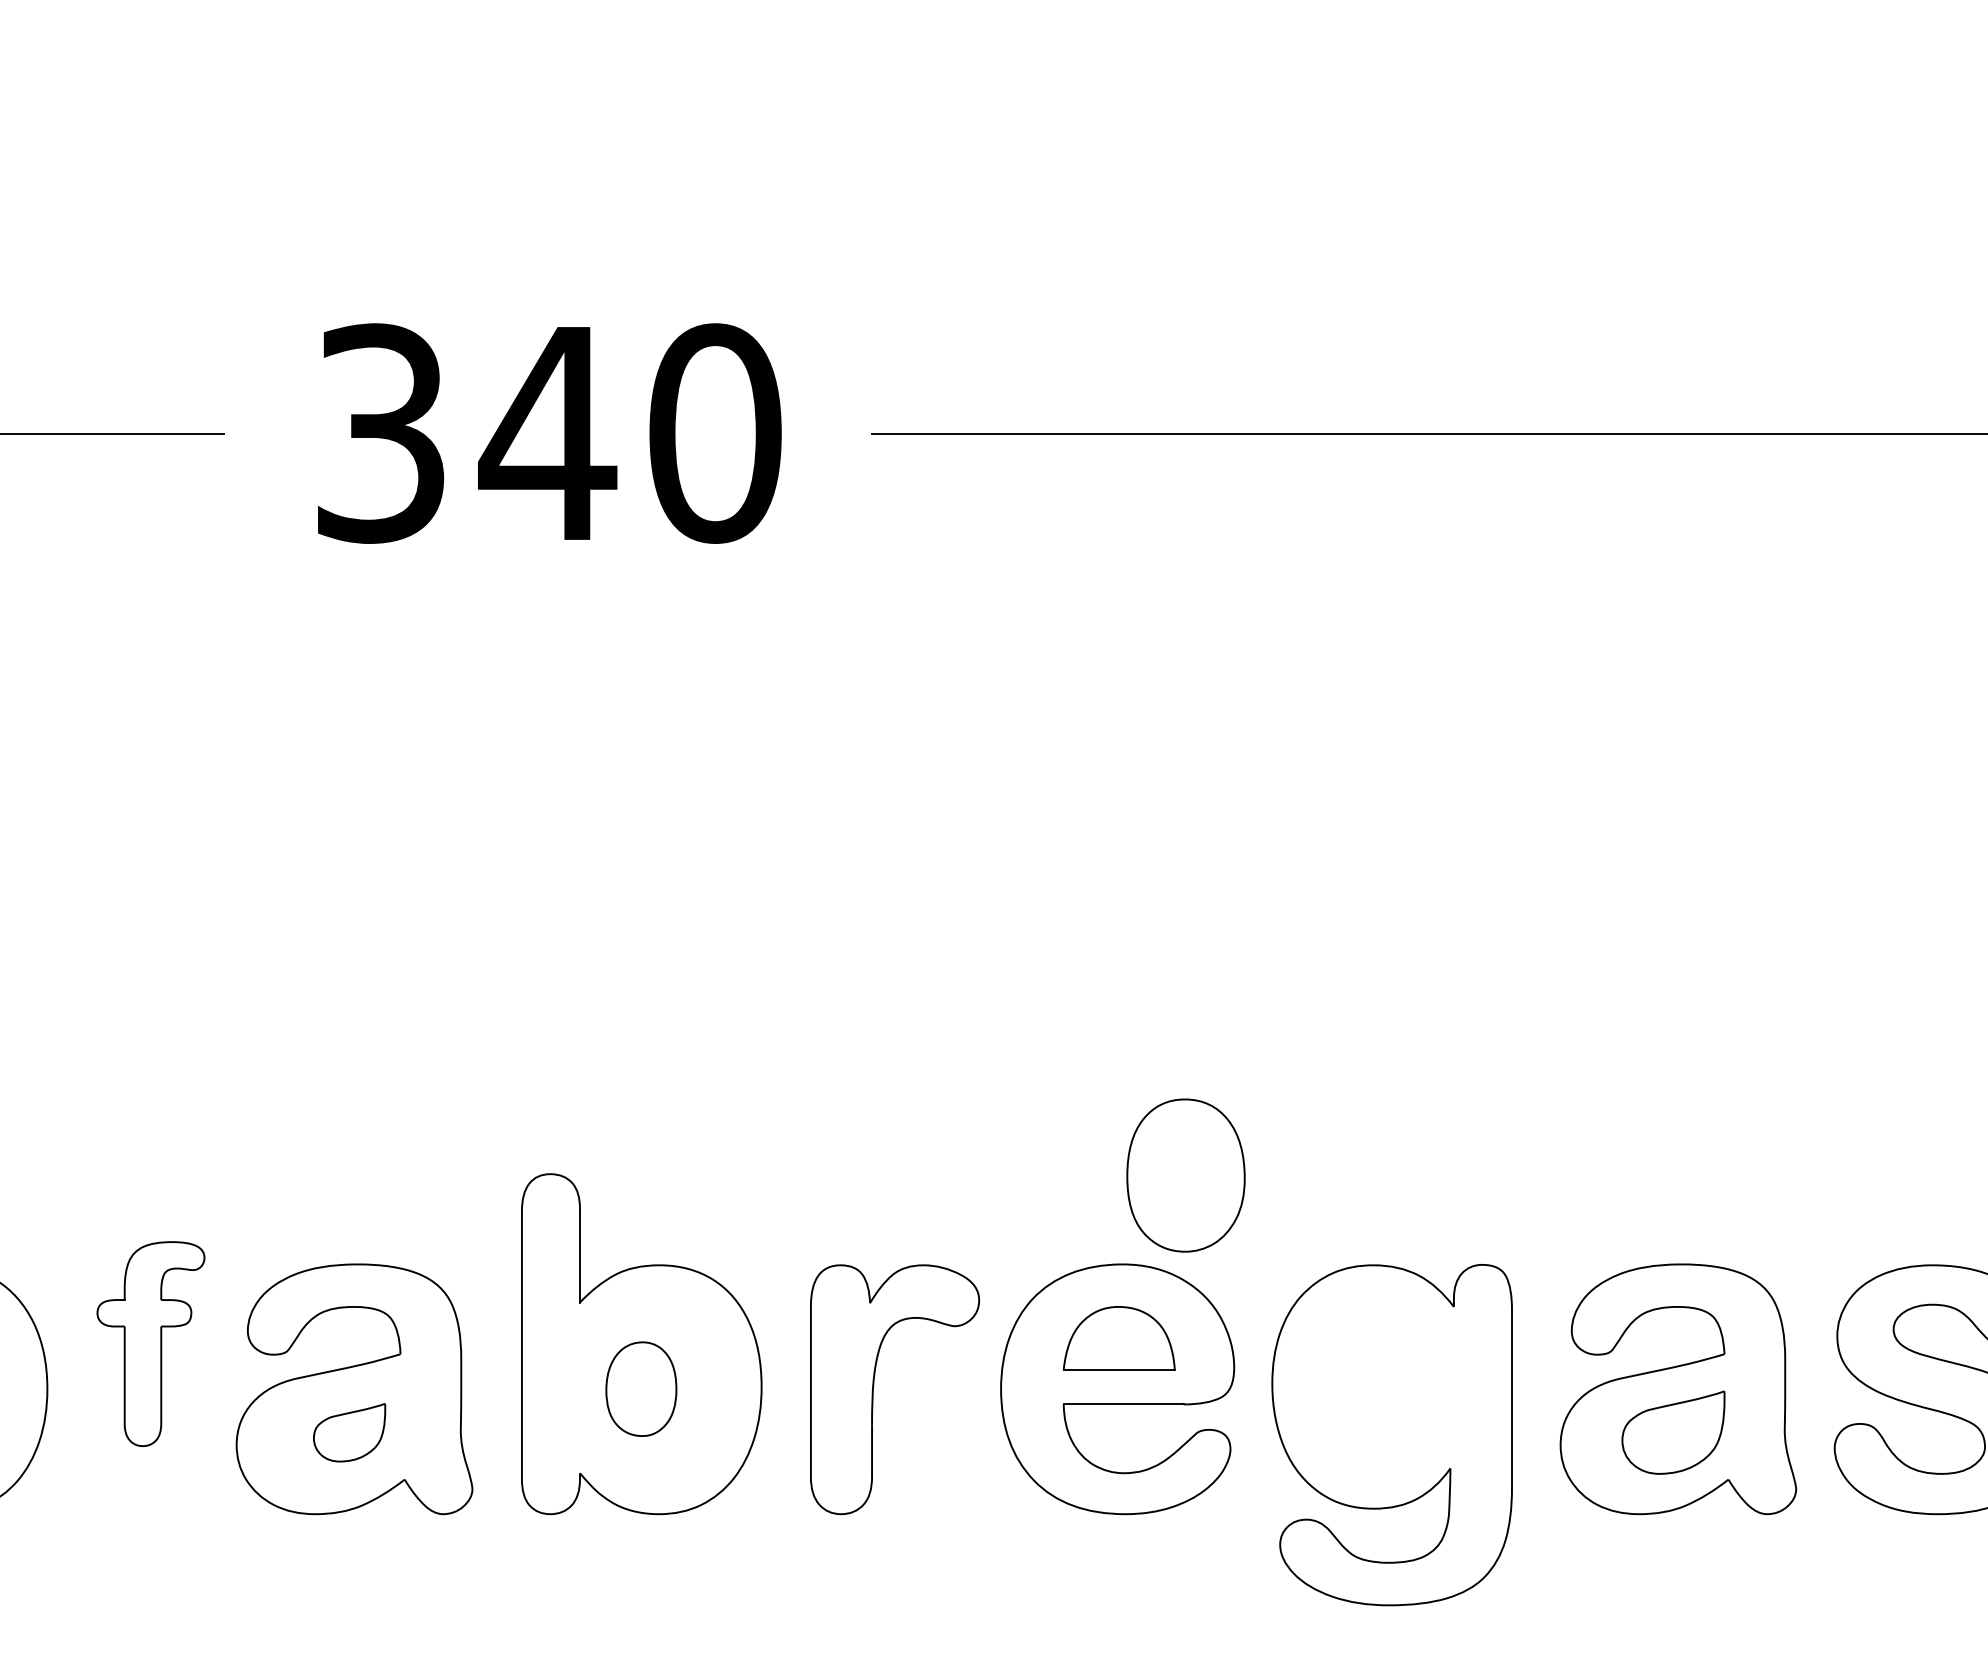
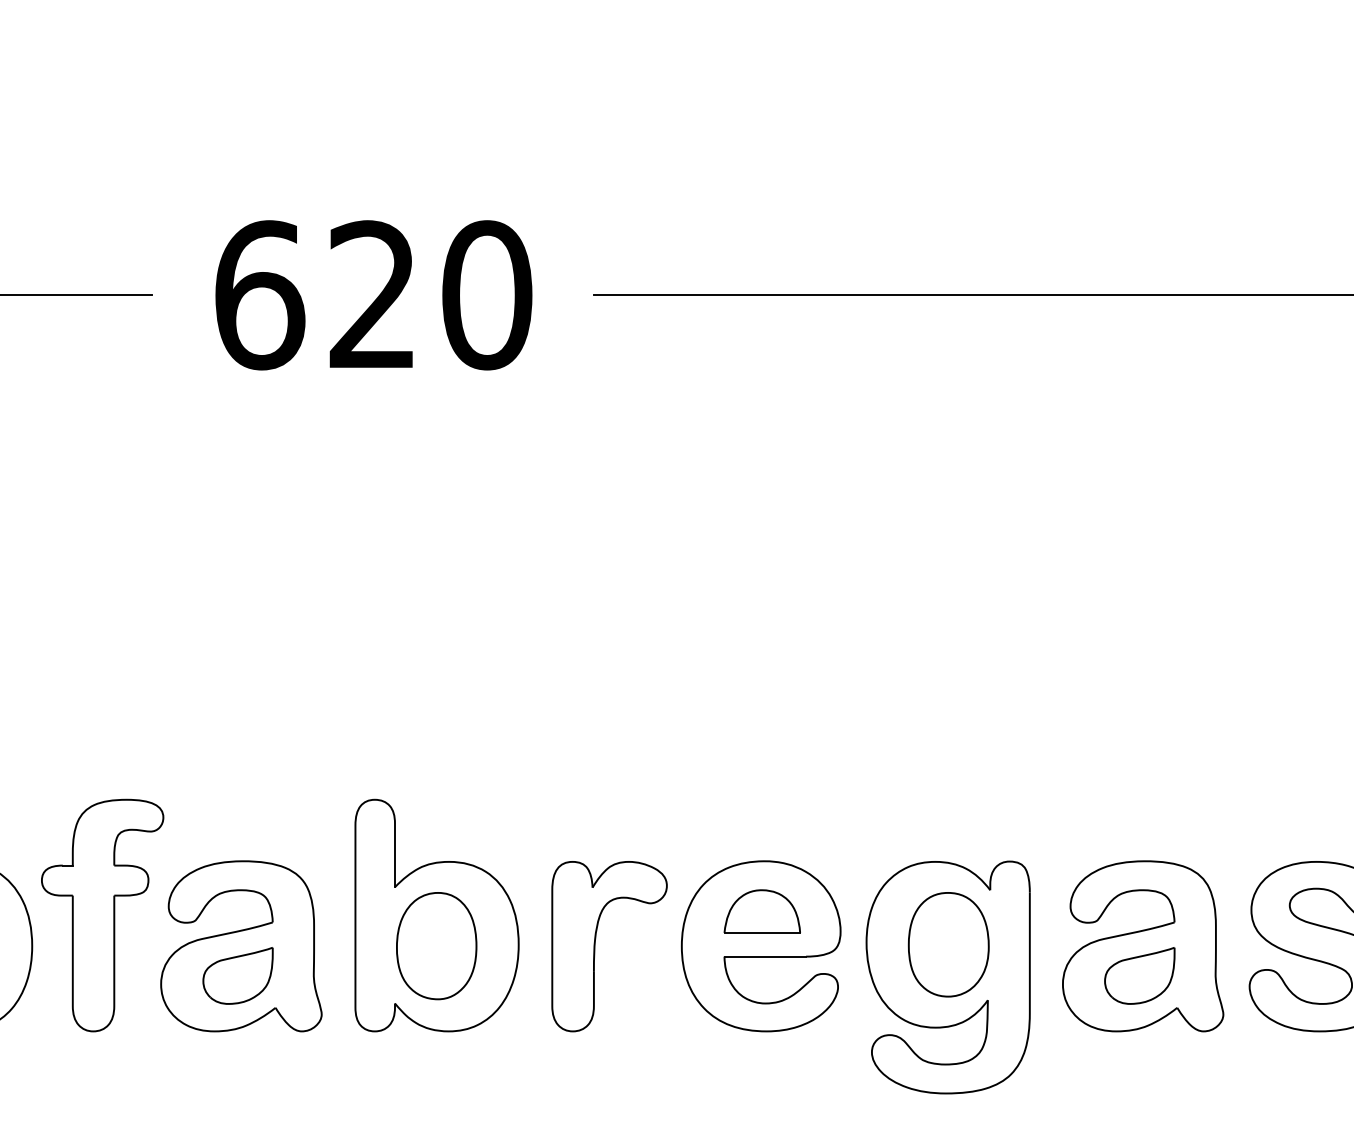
text: (466, 433) -> (317, 295), 340 -> 620
part: (1185, 1175) -> (948, 944), moved
part: (150, 1344) -> (102, 915), size x1.67
part: (640, 1389) -> (436, 946), size x1.67
part: (348, 1432) -> (237, 975), size x1.43

